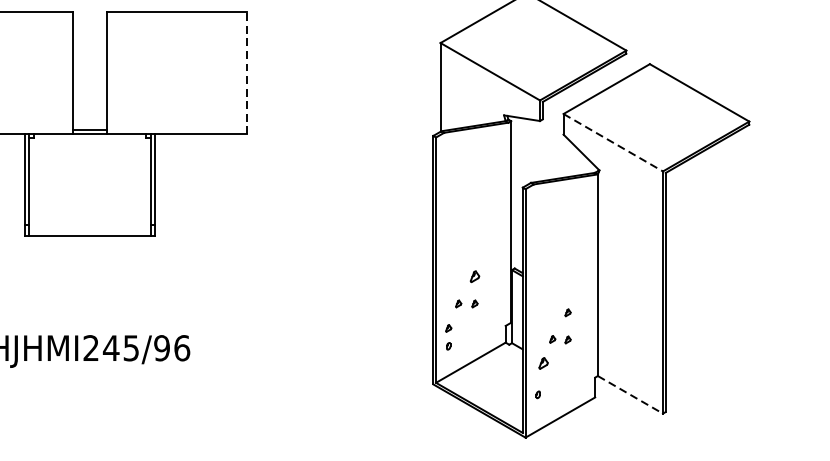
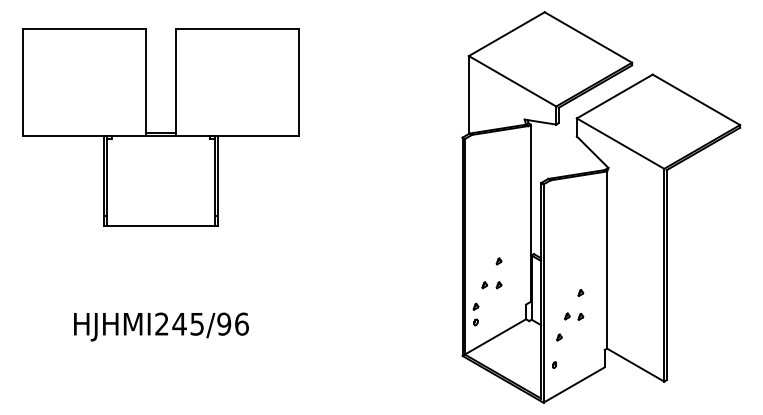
line: (247, 73) -> (299, 82), dashed -> solid
line: (614, 142) -> (621, 143), dashed -> solid
part: (474, 276) -> (498, 261), size x0.62
part: (543, 363) -> (559, 337), size x0.62
line: (631, 395) -> (636, 365), dashed -> solid

